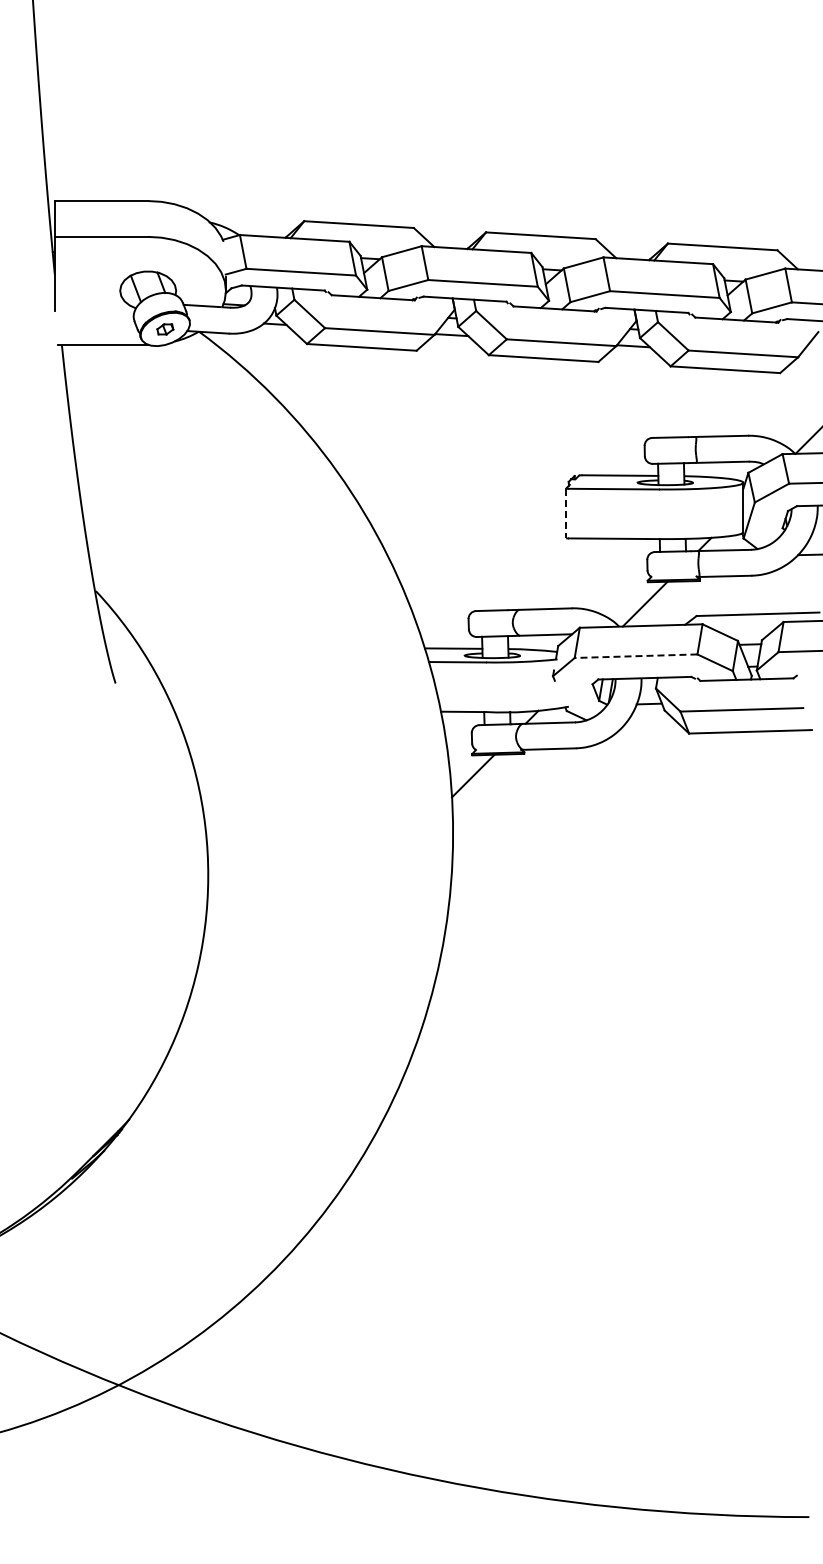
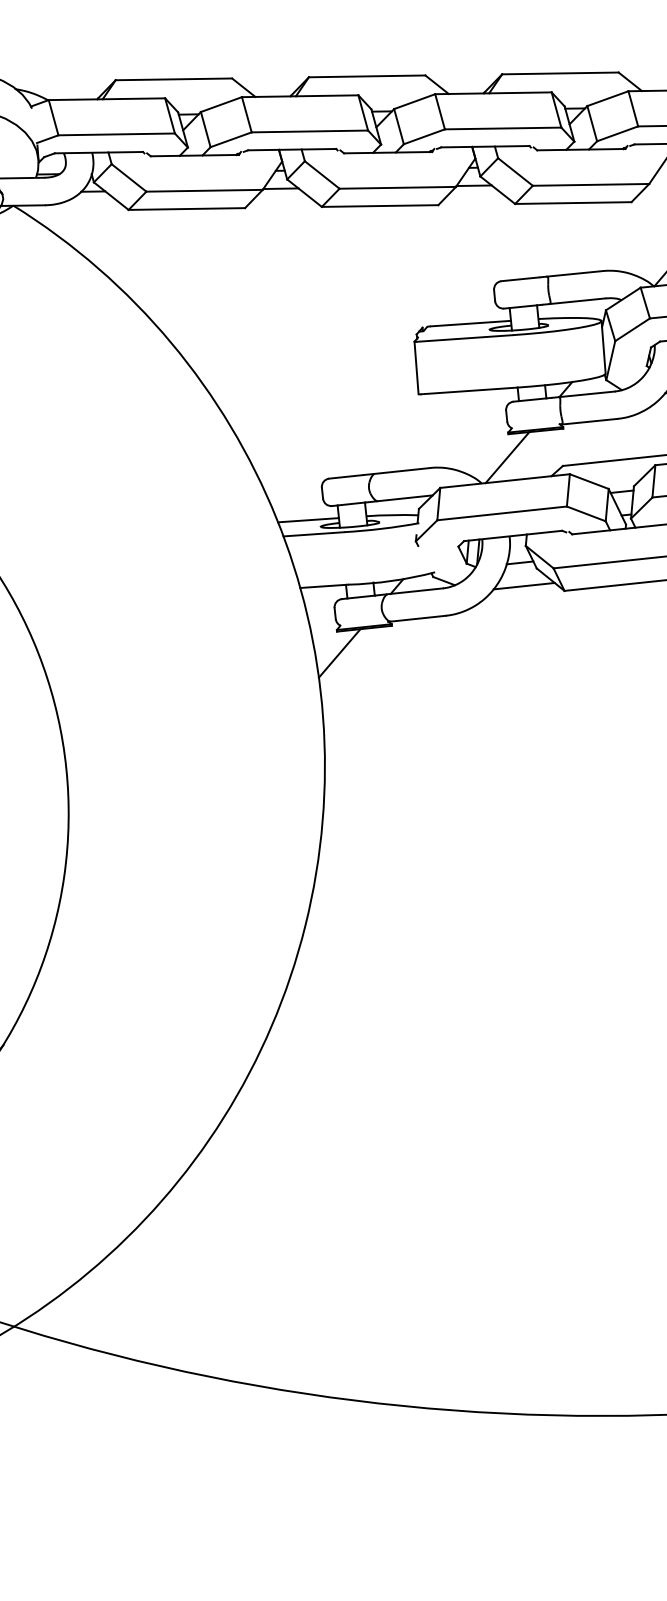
line: (566, 513) -> (416, 368), dashed -> solid
line: (635, 656) -> (501, 513), dashed -> solid
line: (651, 726) -> (524, 586), added

